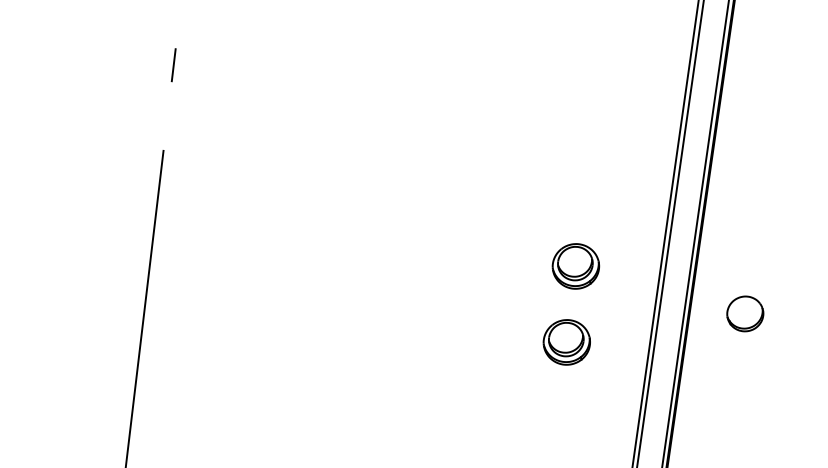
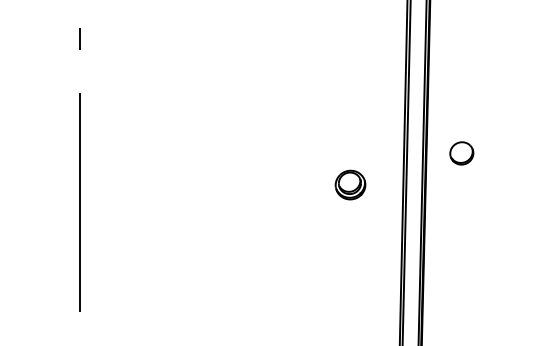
part: (576, 265) -> (350, 135), removed

